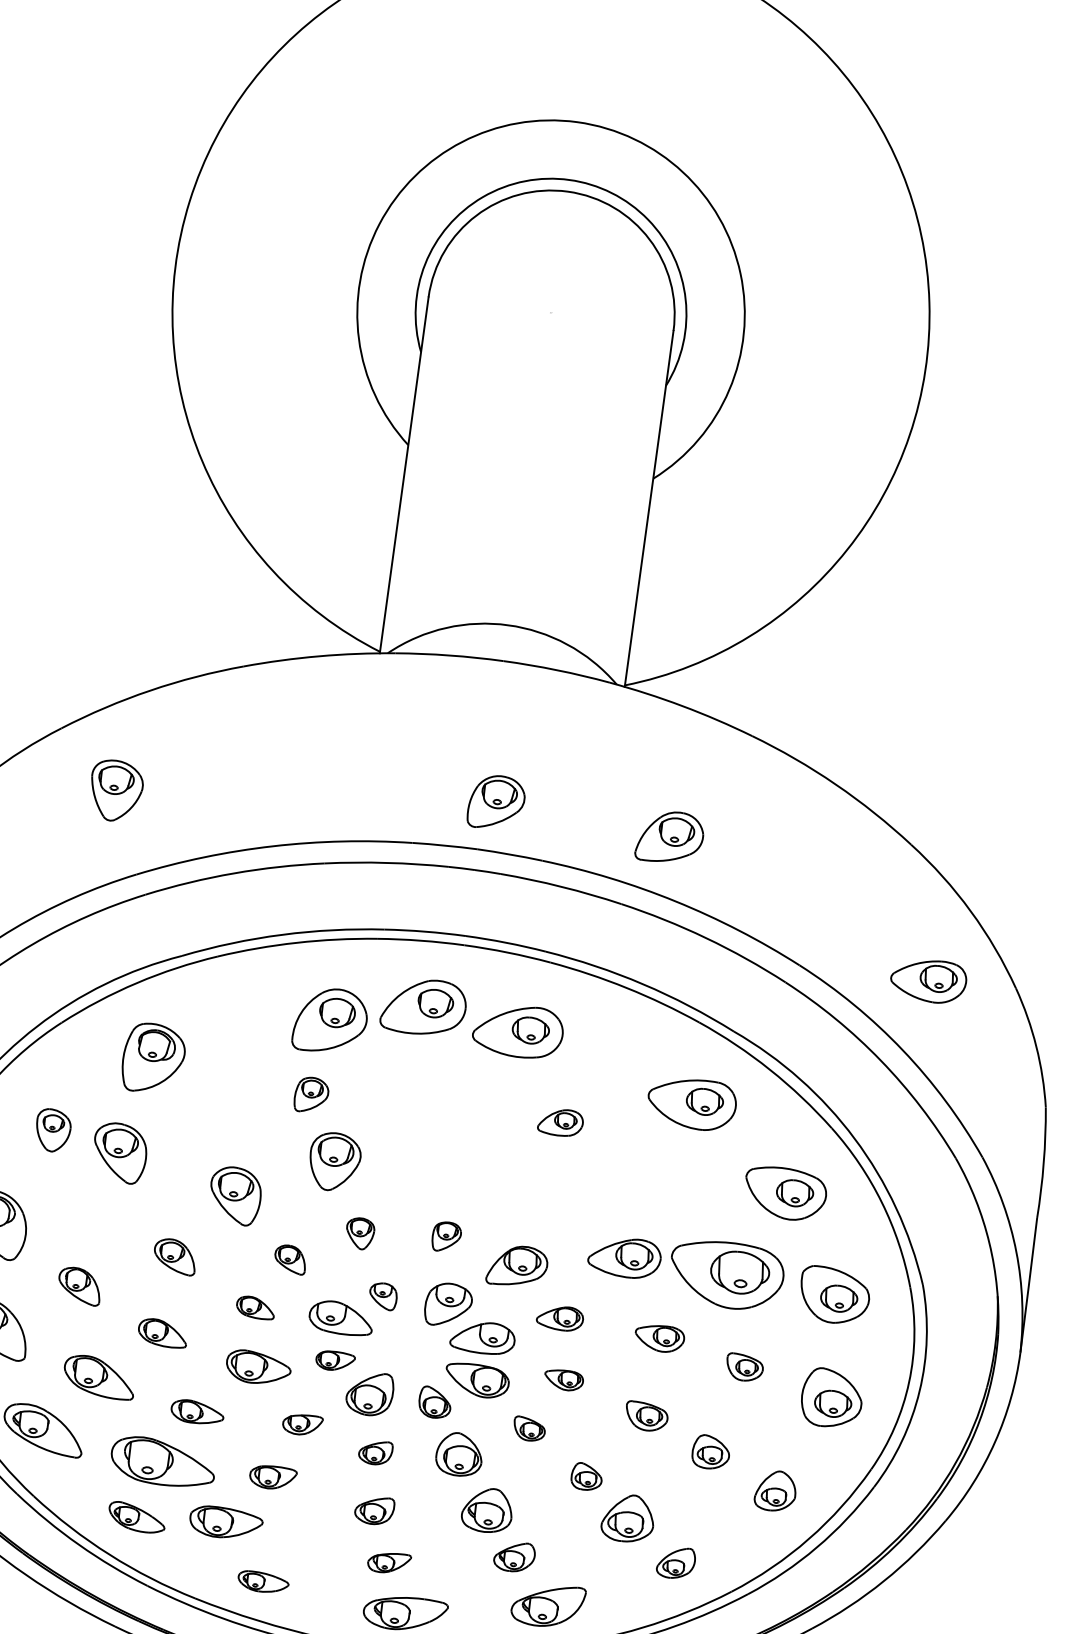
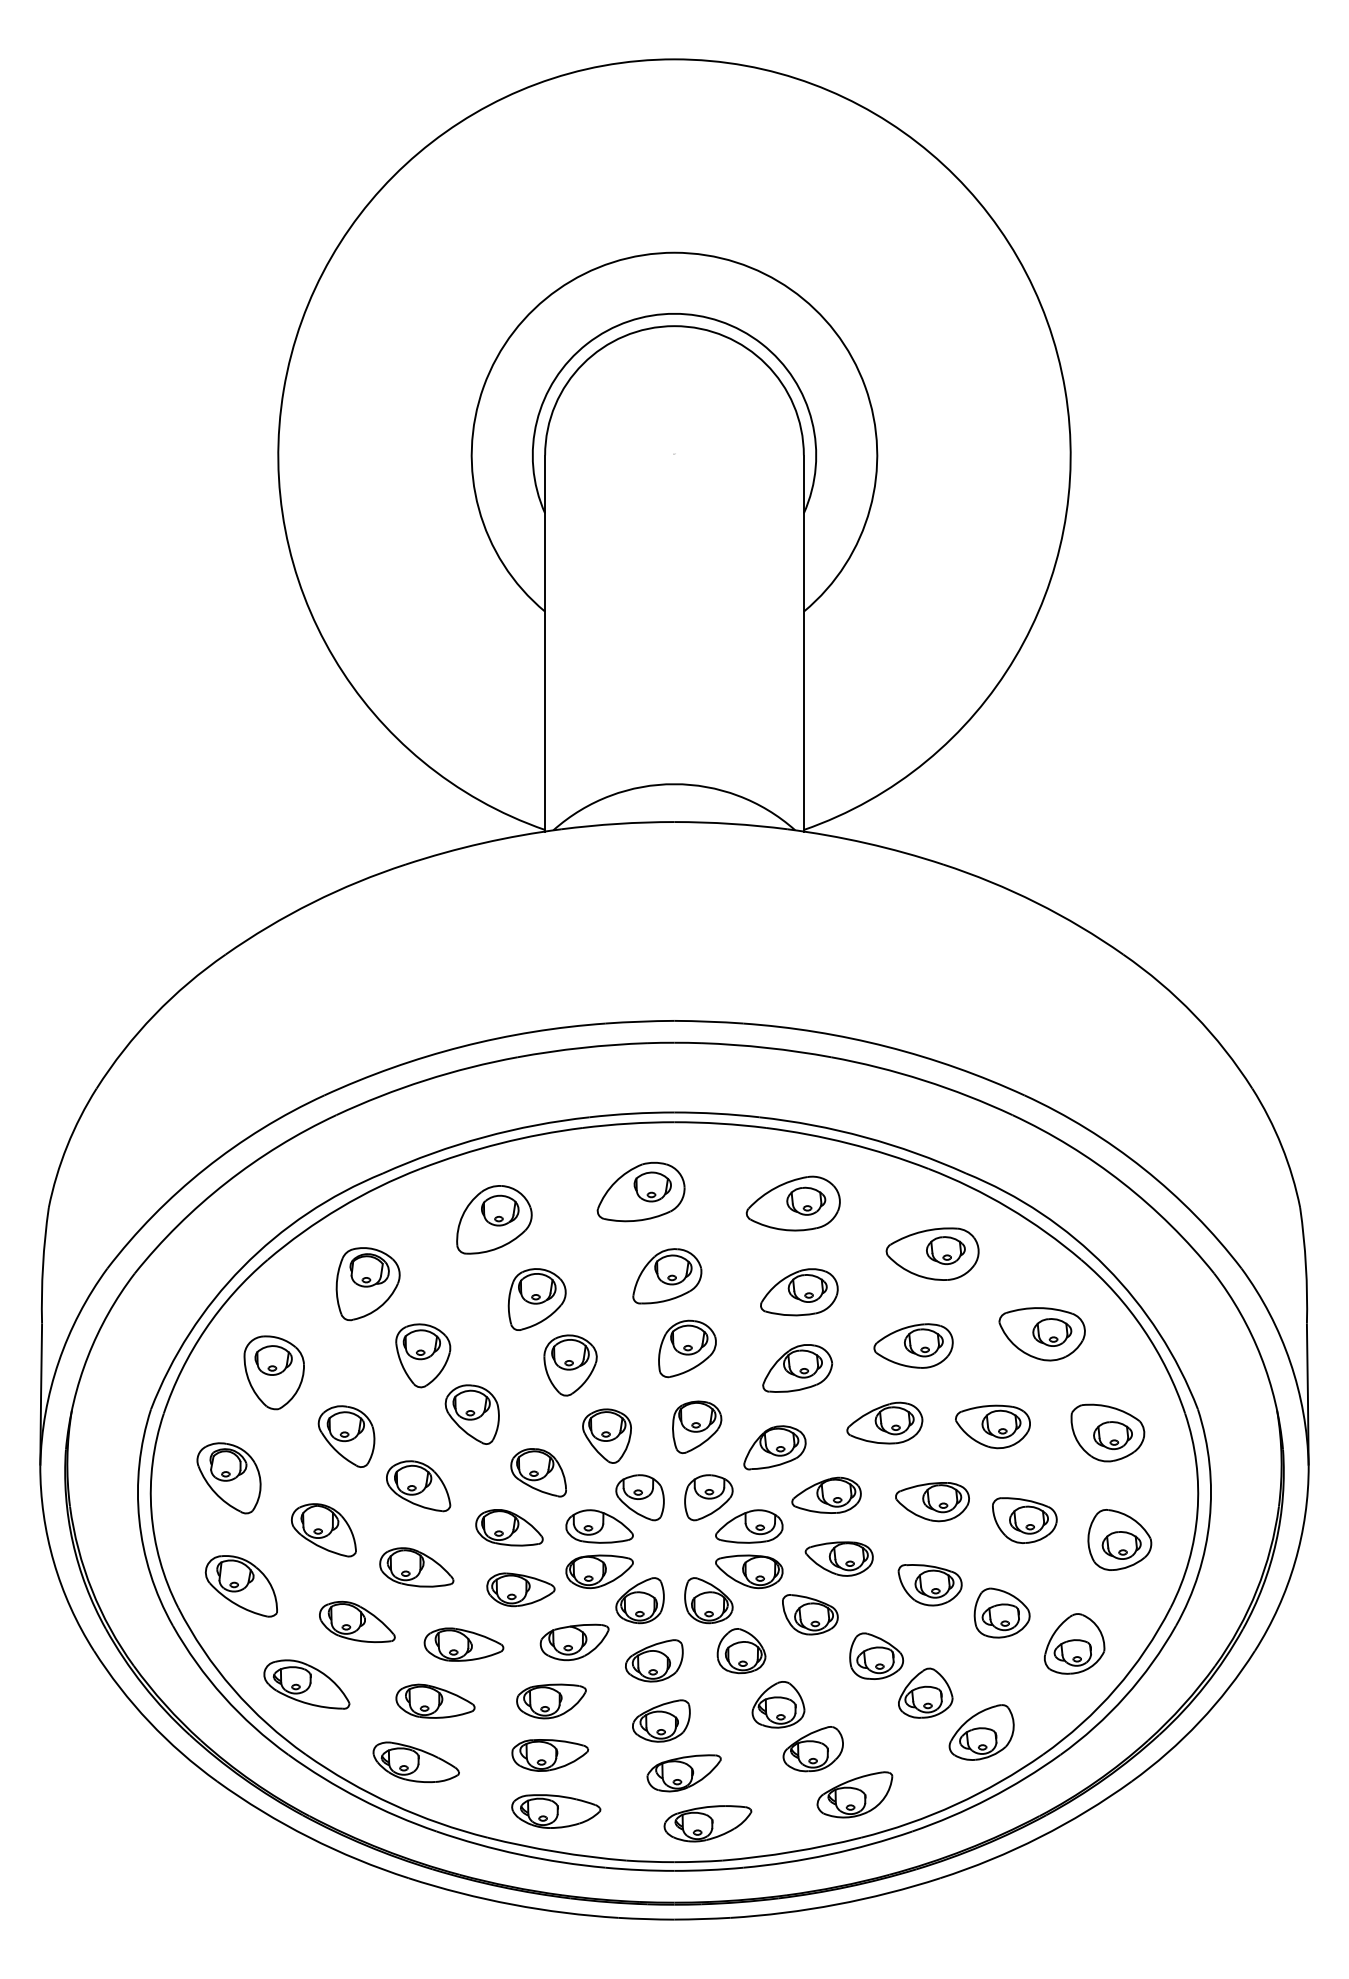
part: (116, 790) -> (423, 1355), moved
part: (496, 802) -> (687, 1348), moved
part: (670, 837) -> (667, 1276), moved
part: (928, 980) -> (913, 1345), moved
part: (330, 1020) -> (494, 1219), moved
part: (517, 1030) -> (792, 1203), moved
part: (310, 1095) -> (536, 1299), size x1.67
part: (560, 1122) -> (799, 1292), size x1.67
part: (52, 1130) -> (273, 1372), size x1.67
part: (119, 1152) -> (346, 1436), moved
part: (549, 1194) -> (797, 1368), added
part: (359, 1233) -> (606, 1435), size x1.67
part: (446, 1237) -> (697, 1427), size x1.67
part: (175, 1256) -> (418, 1486), size x1.43
part: (290, 1259) -> (538, 1472), size x1.67
part: (726, 1274) -> (992, 1426), size x0.62
part: (79, 1286) -> (323, 1530), size x1.43
part: (382, 1295) -> (639, 1497), size x1.67
part: (255, 1307) -> (509, 1527), size x1.67
part: (560, 1317) -> (826, 1494), size x1.43
part: (162, 1333) -> (416, 1567), size x1.43
part: (659, 1338) -> (932, 1502), size x1.43
part: (335, 1360) -> (599, 1571), size x1.67
part: (744, 1367) -> (1024, 1520), size x1.67
part: (563, 1379) -> (838, 1558), size x1.67
part: (434, 1402) -> (708, 1600), size x1.43
part: (197, 1412) -> (463, 1644), size x1.43
part: (645, 1416) -> (929, 1585), size x1.43
part: (302, 1424) -> (574, 1642), size x1.67
part: (529, 1428) -> (810, 1614), size x1.67
part: (710, 1451) -> (1001, 1612), size x1.43
part: (375, 1452) -> (654, 1660), size x1.67
part: (163, 1461) -> (435, 1700), size x0.71
part: (586, 1476) -> (876, 1655), size x1.67
part: (273, 1477) -> (551, 1701), size x1.43
part: (775, 1490) -> (1074, 1643), size x1.43
part: (374, 1509) -> (661, 1720), size x1.43
part: (136, 1517) -> (415, 1762), size x1.43
part: (226, 1523) -> (550, 1755), moved
part: (513, 1556) -> (812, 1749), size x1.43
part: (388, 1562) -> (683, 1773), size x1.67
part: (676, 1562) -> (981, 1732), size x1.67
part: (263, 1582) -> (556, 1811), size x1.67

